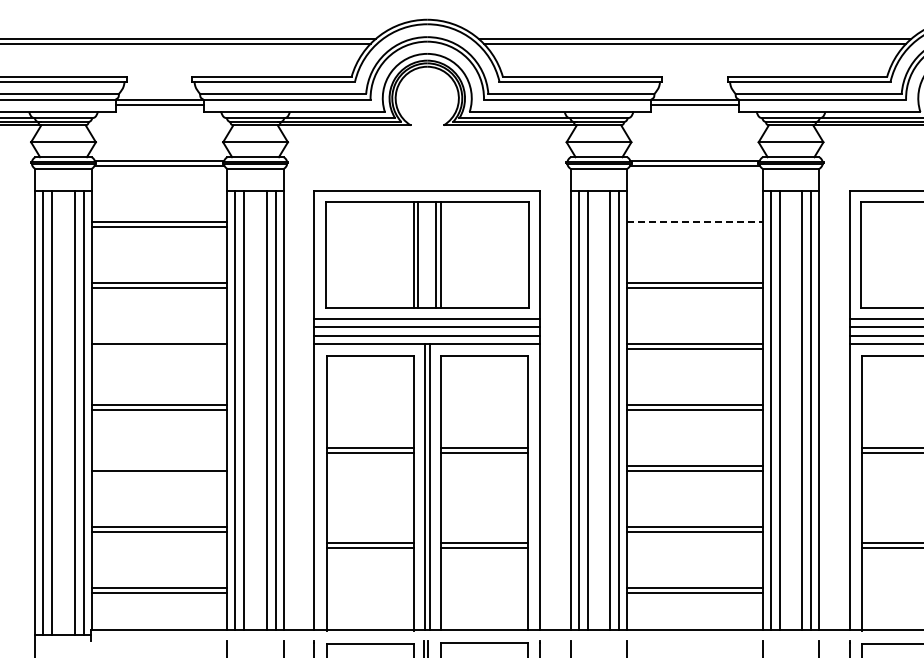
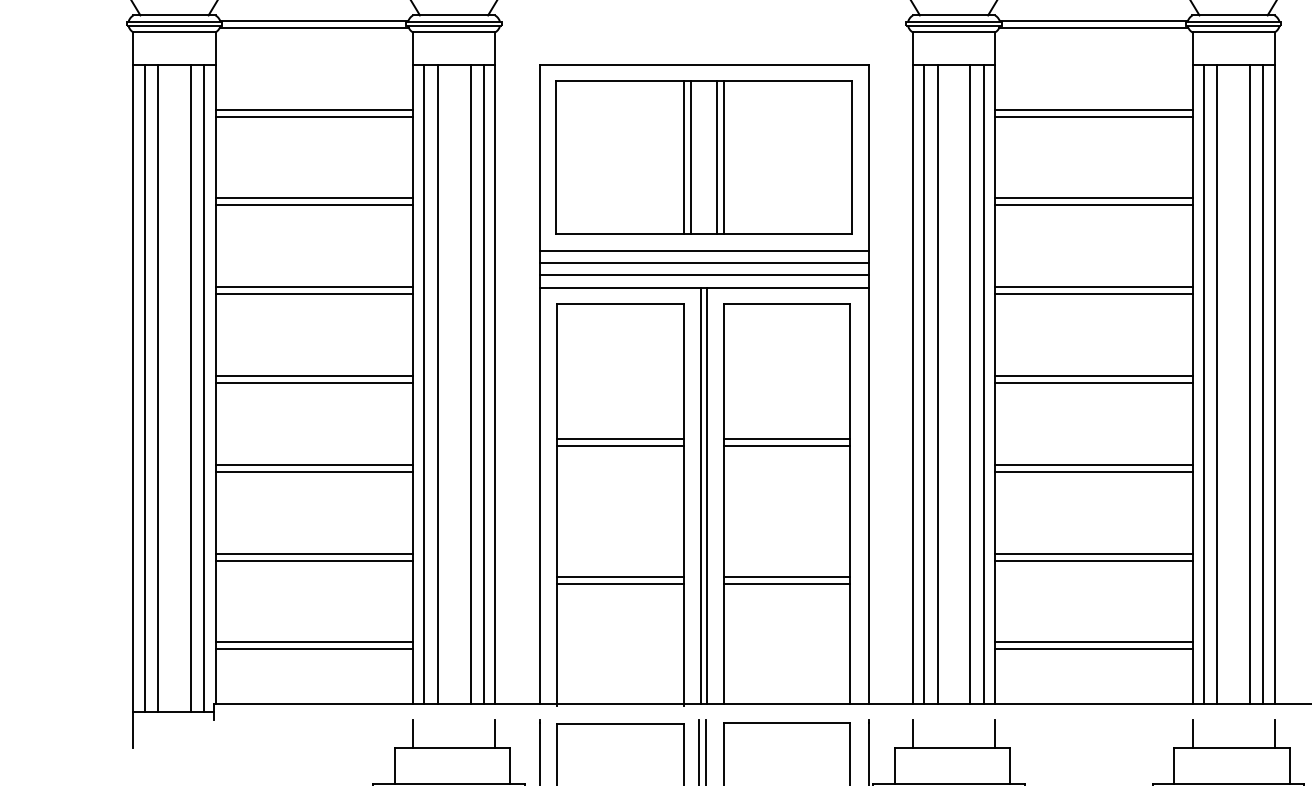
line: (695, 221) -> (1094, 109), dashed -> solid
line: (694, 226) -> (1093, 116), added
line: (159, 348) -> (314, 293), added
line: (159, 465) -> (314, 464), added

